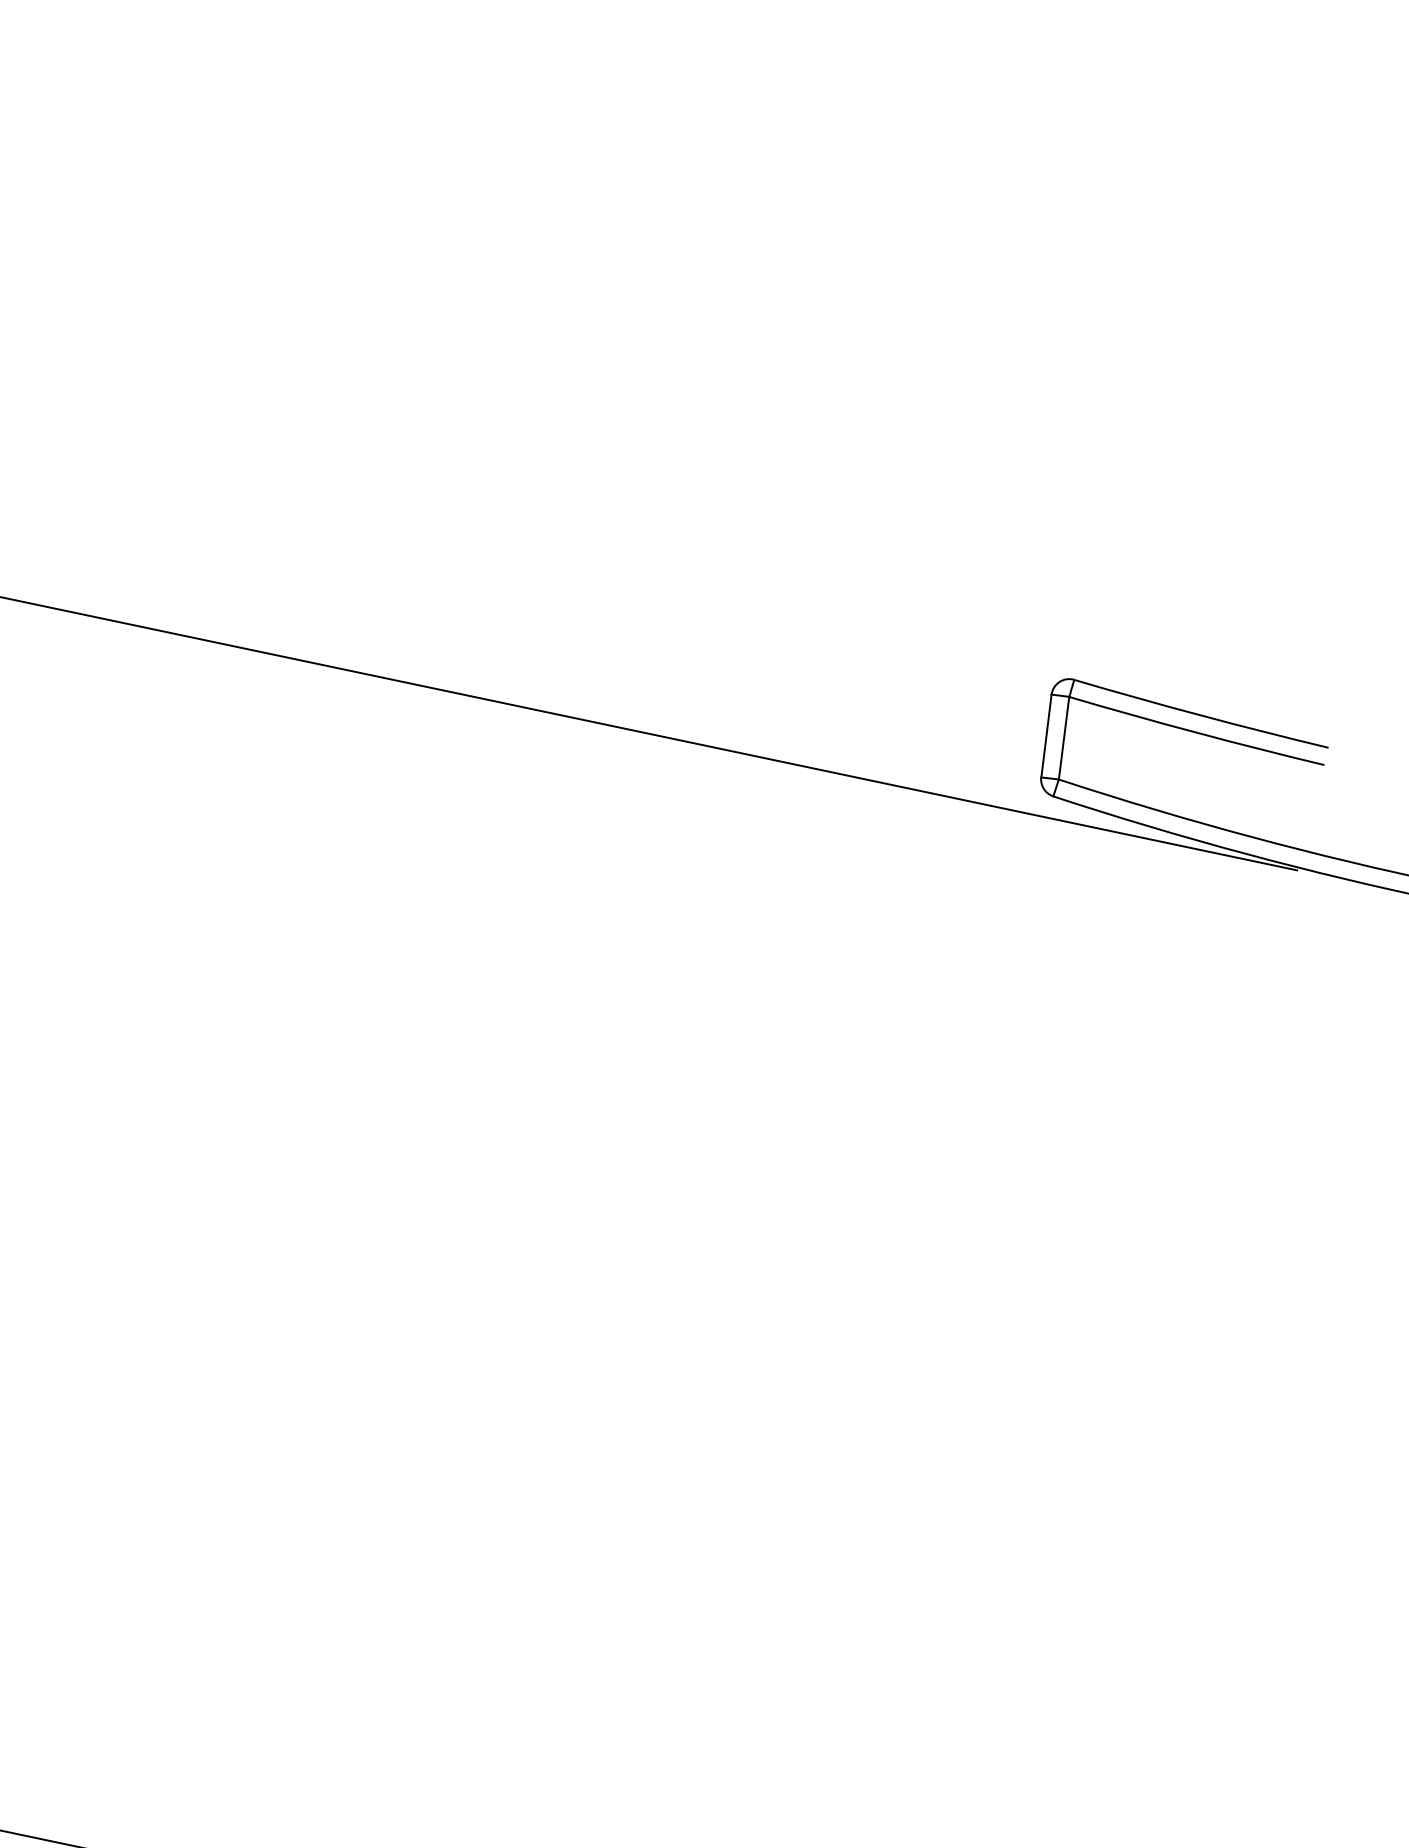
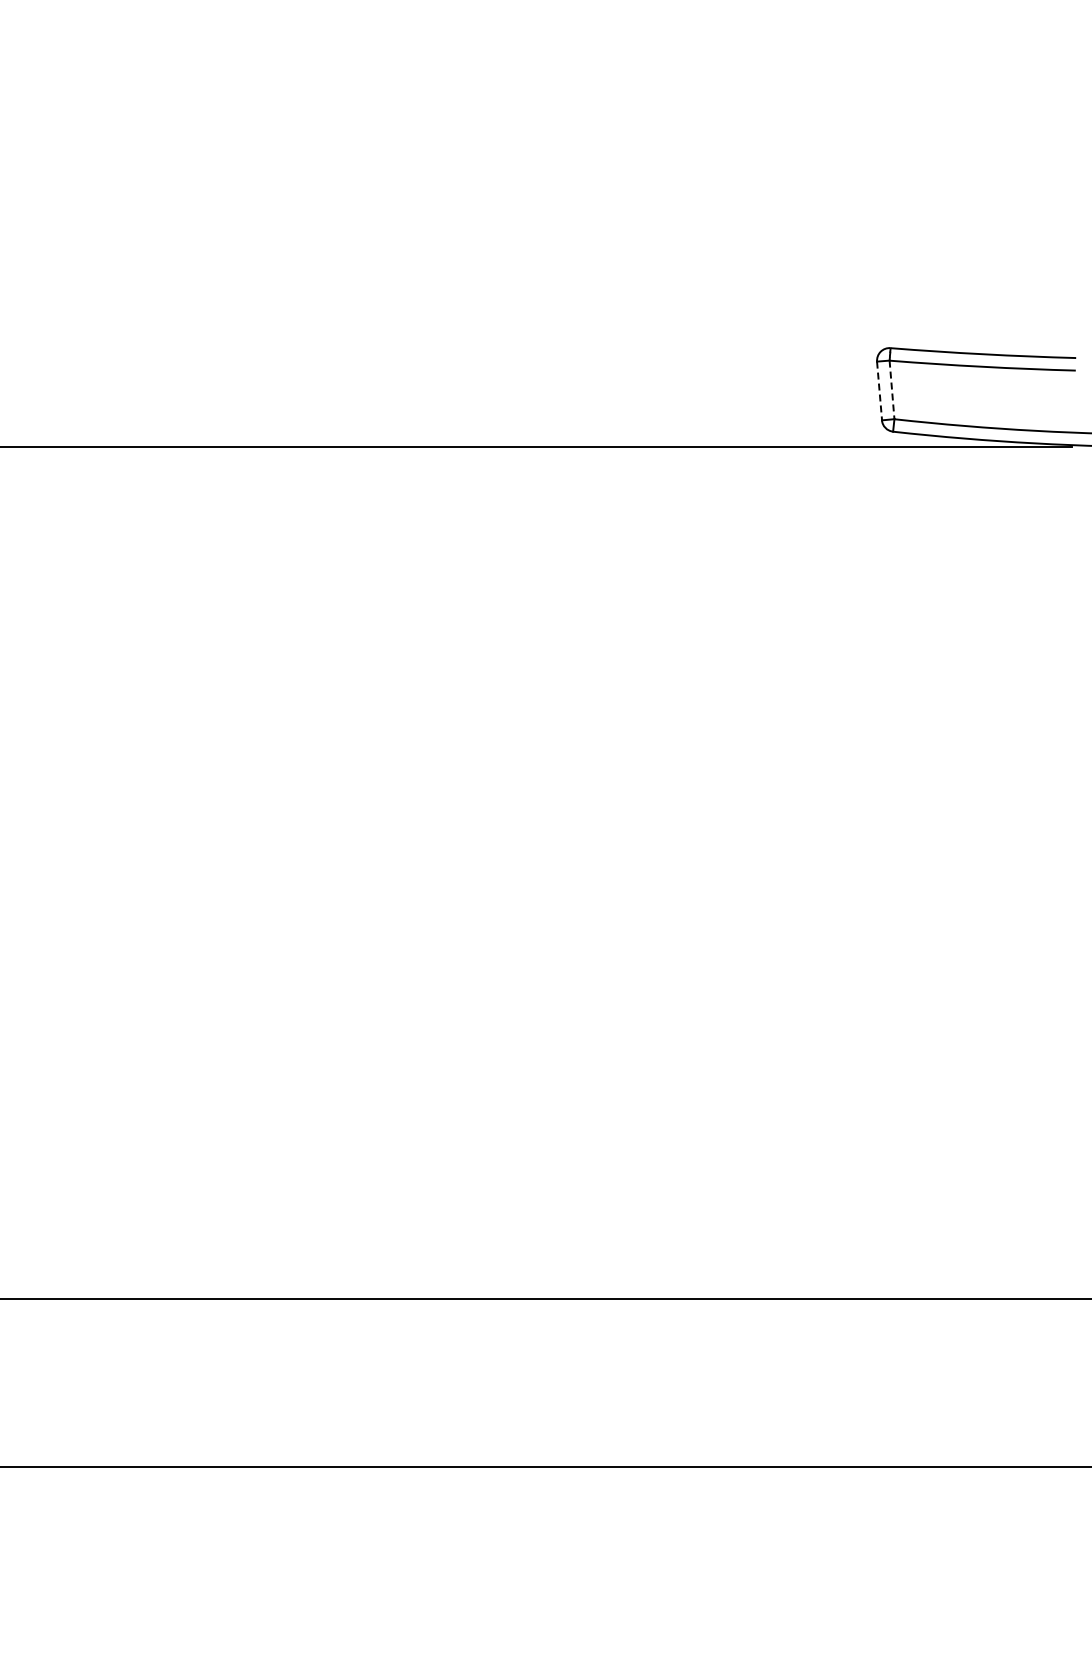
line: (1046, 736) -> (879, 391), solid -> dashed
line: (1064, 739) -> (892, 390), solid -> dashed

